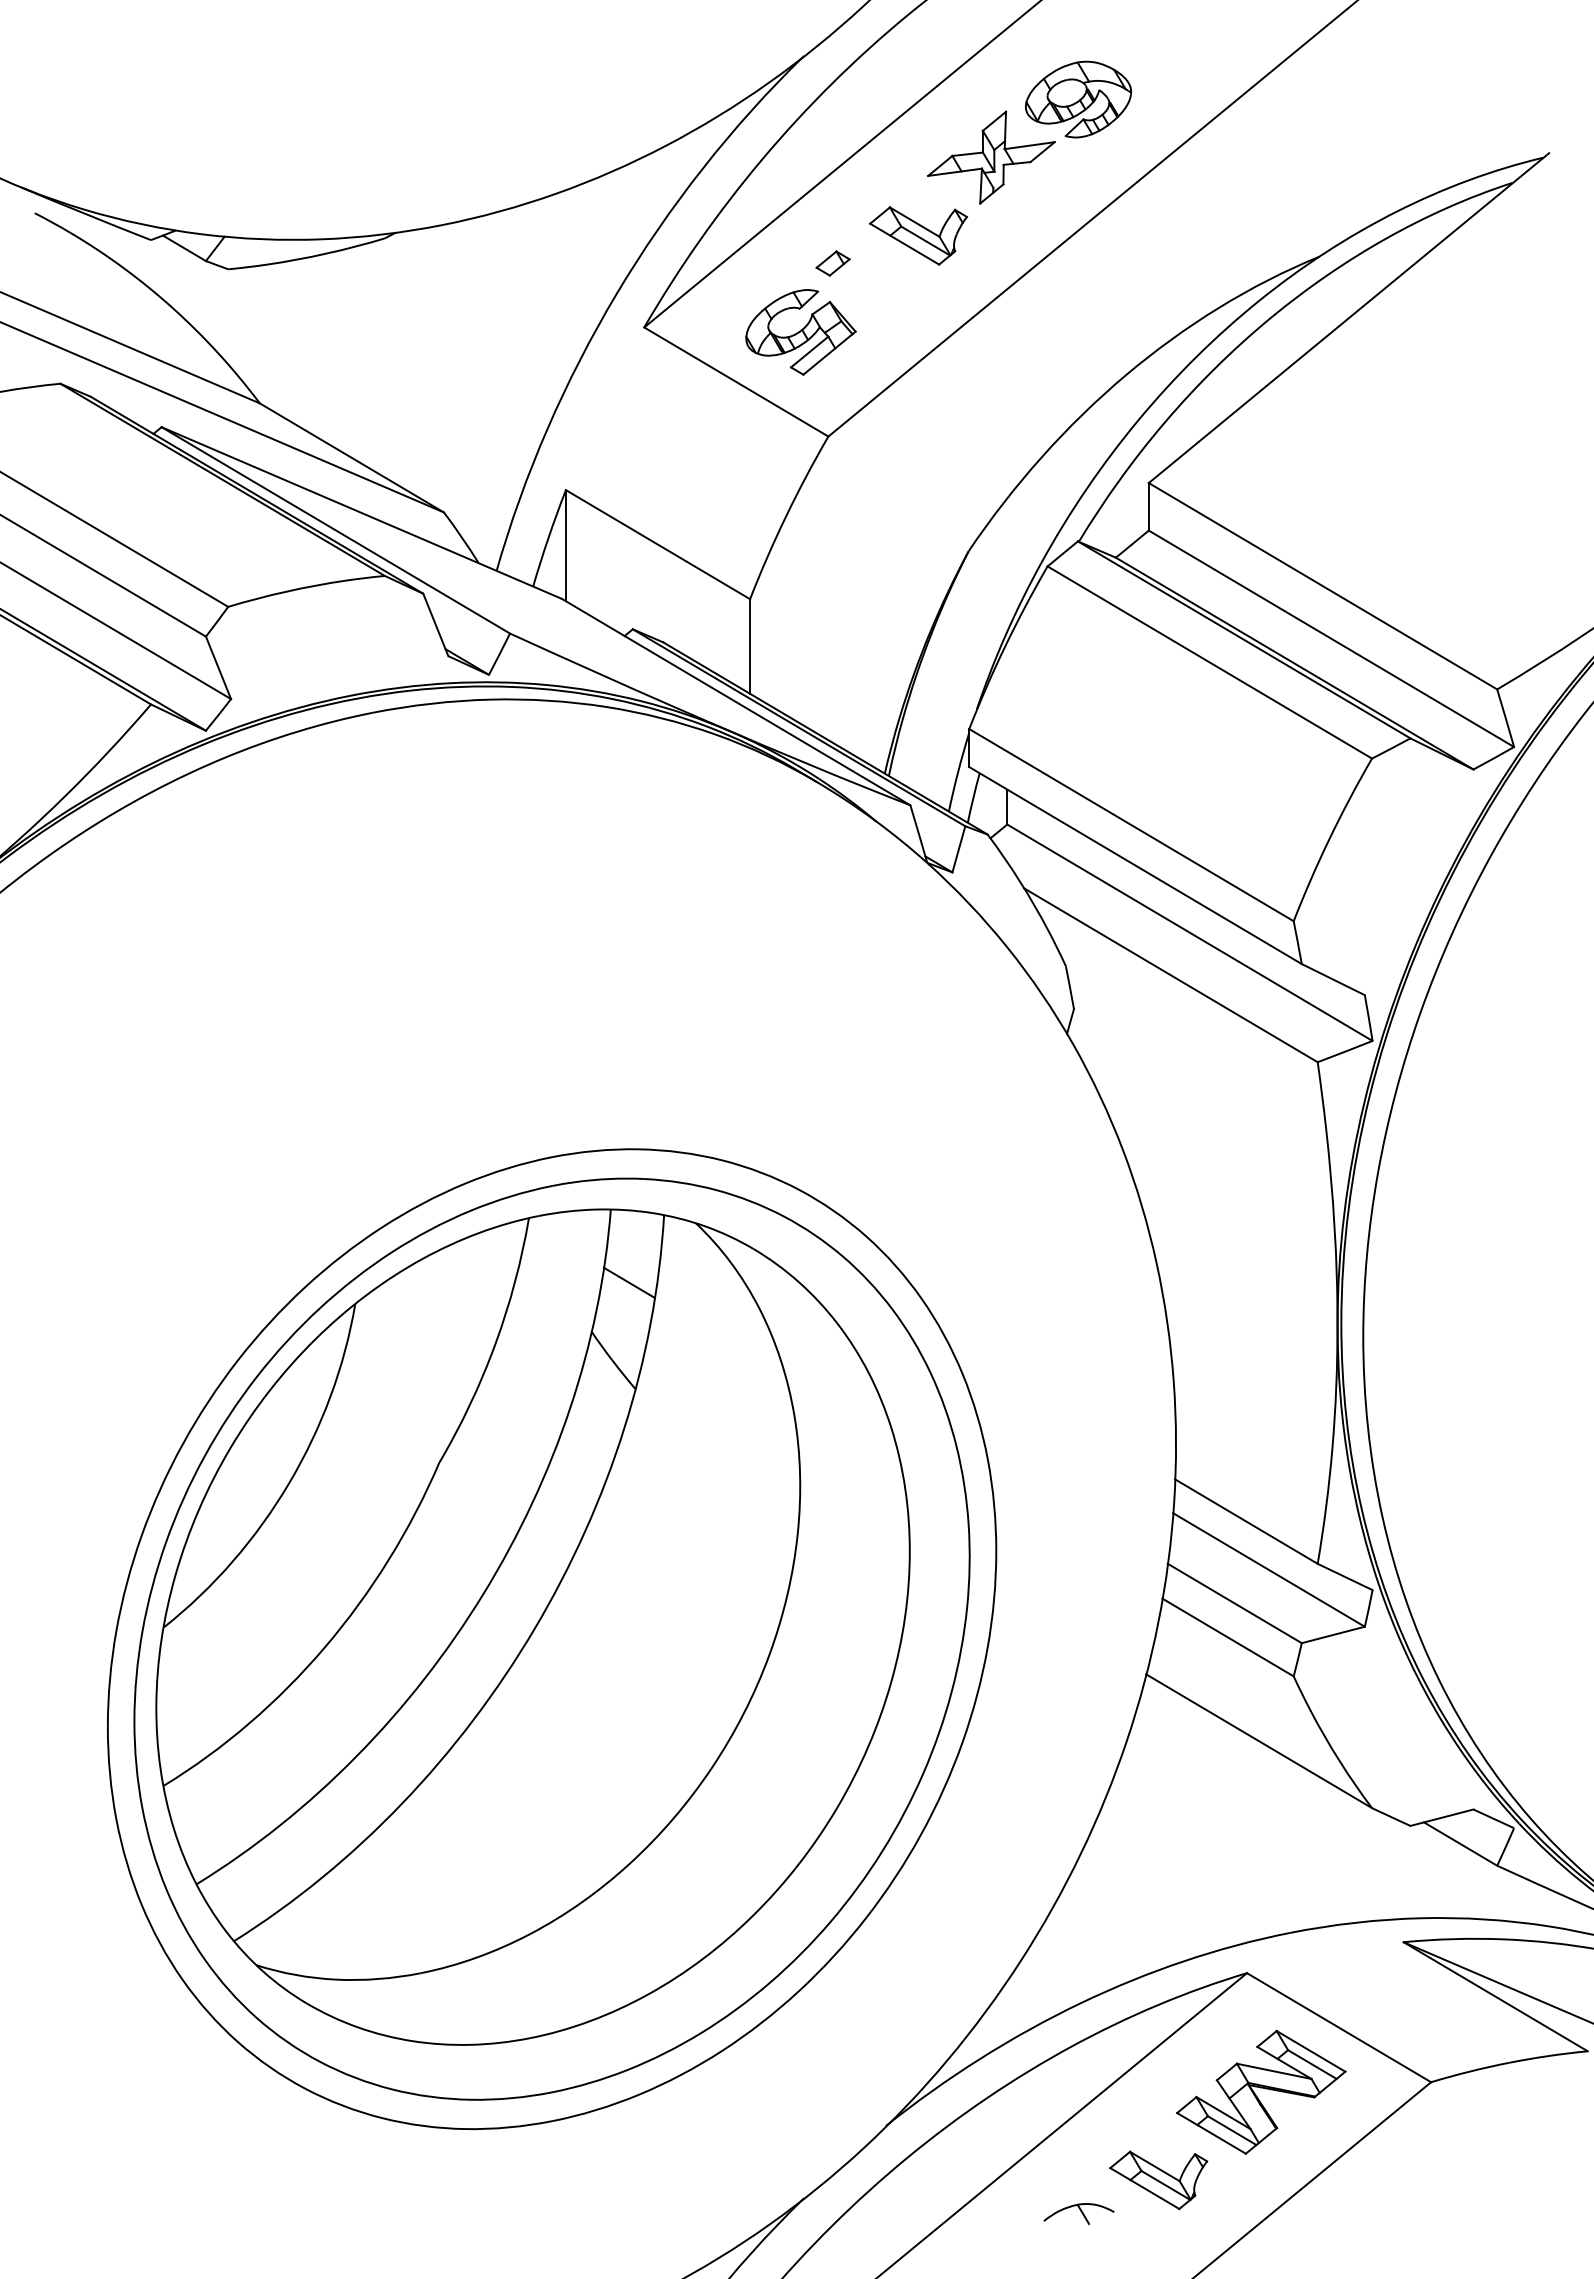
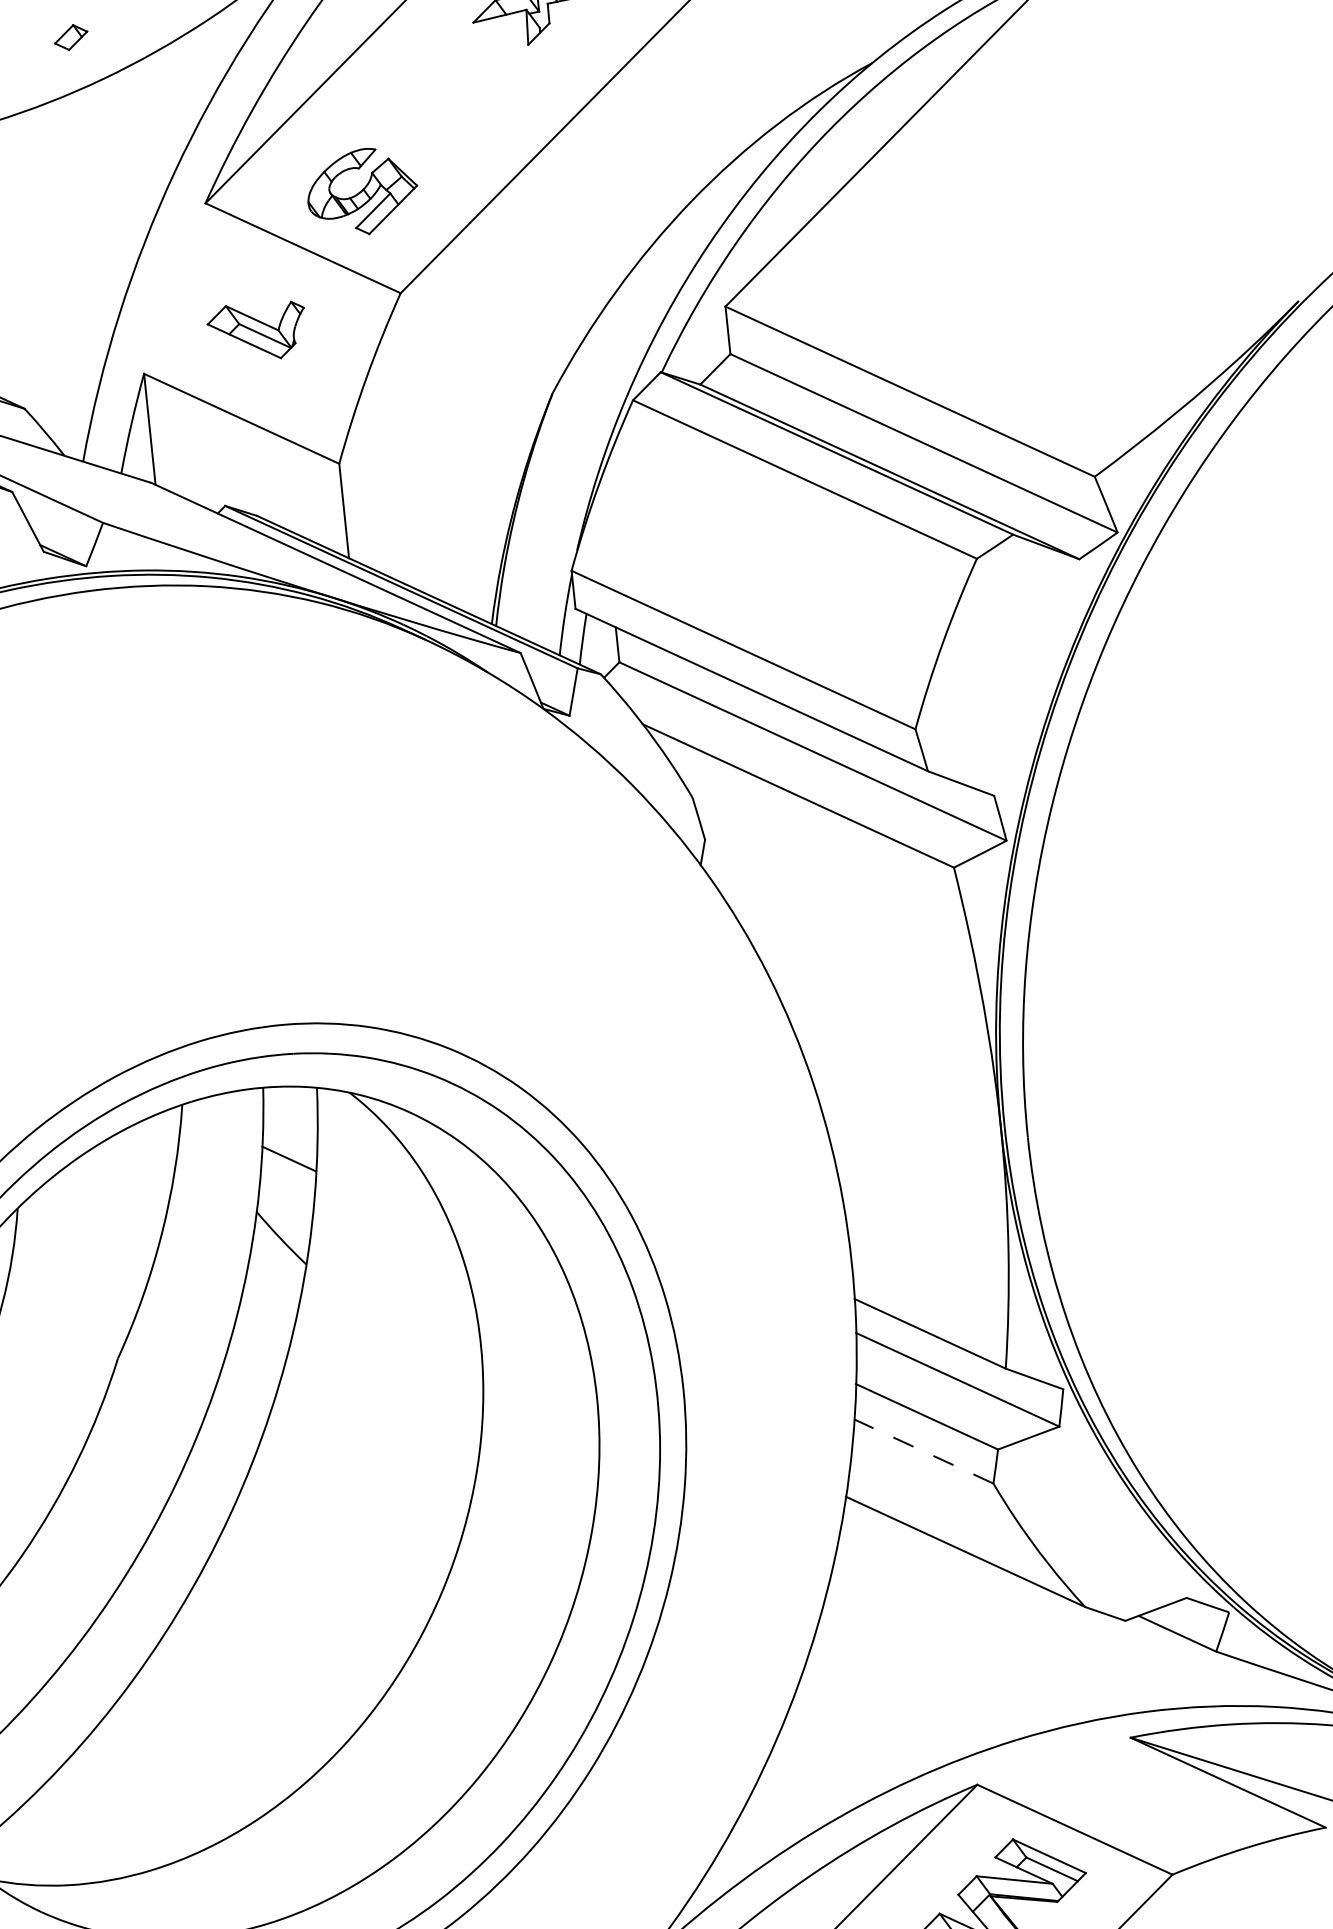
part: (918, 235) -> (257, 331), moved
part: (832, 263) -> (70, 37), moved
line: (1227, 1637) -> (923, 1451), solid -> dashed

